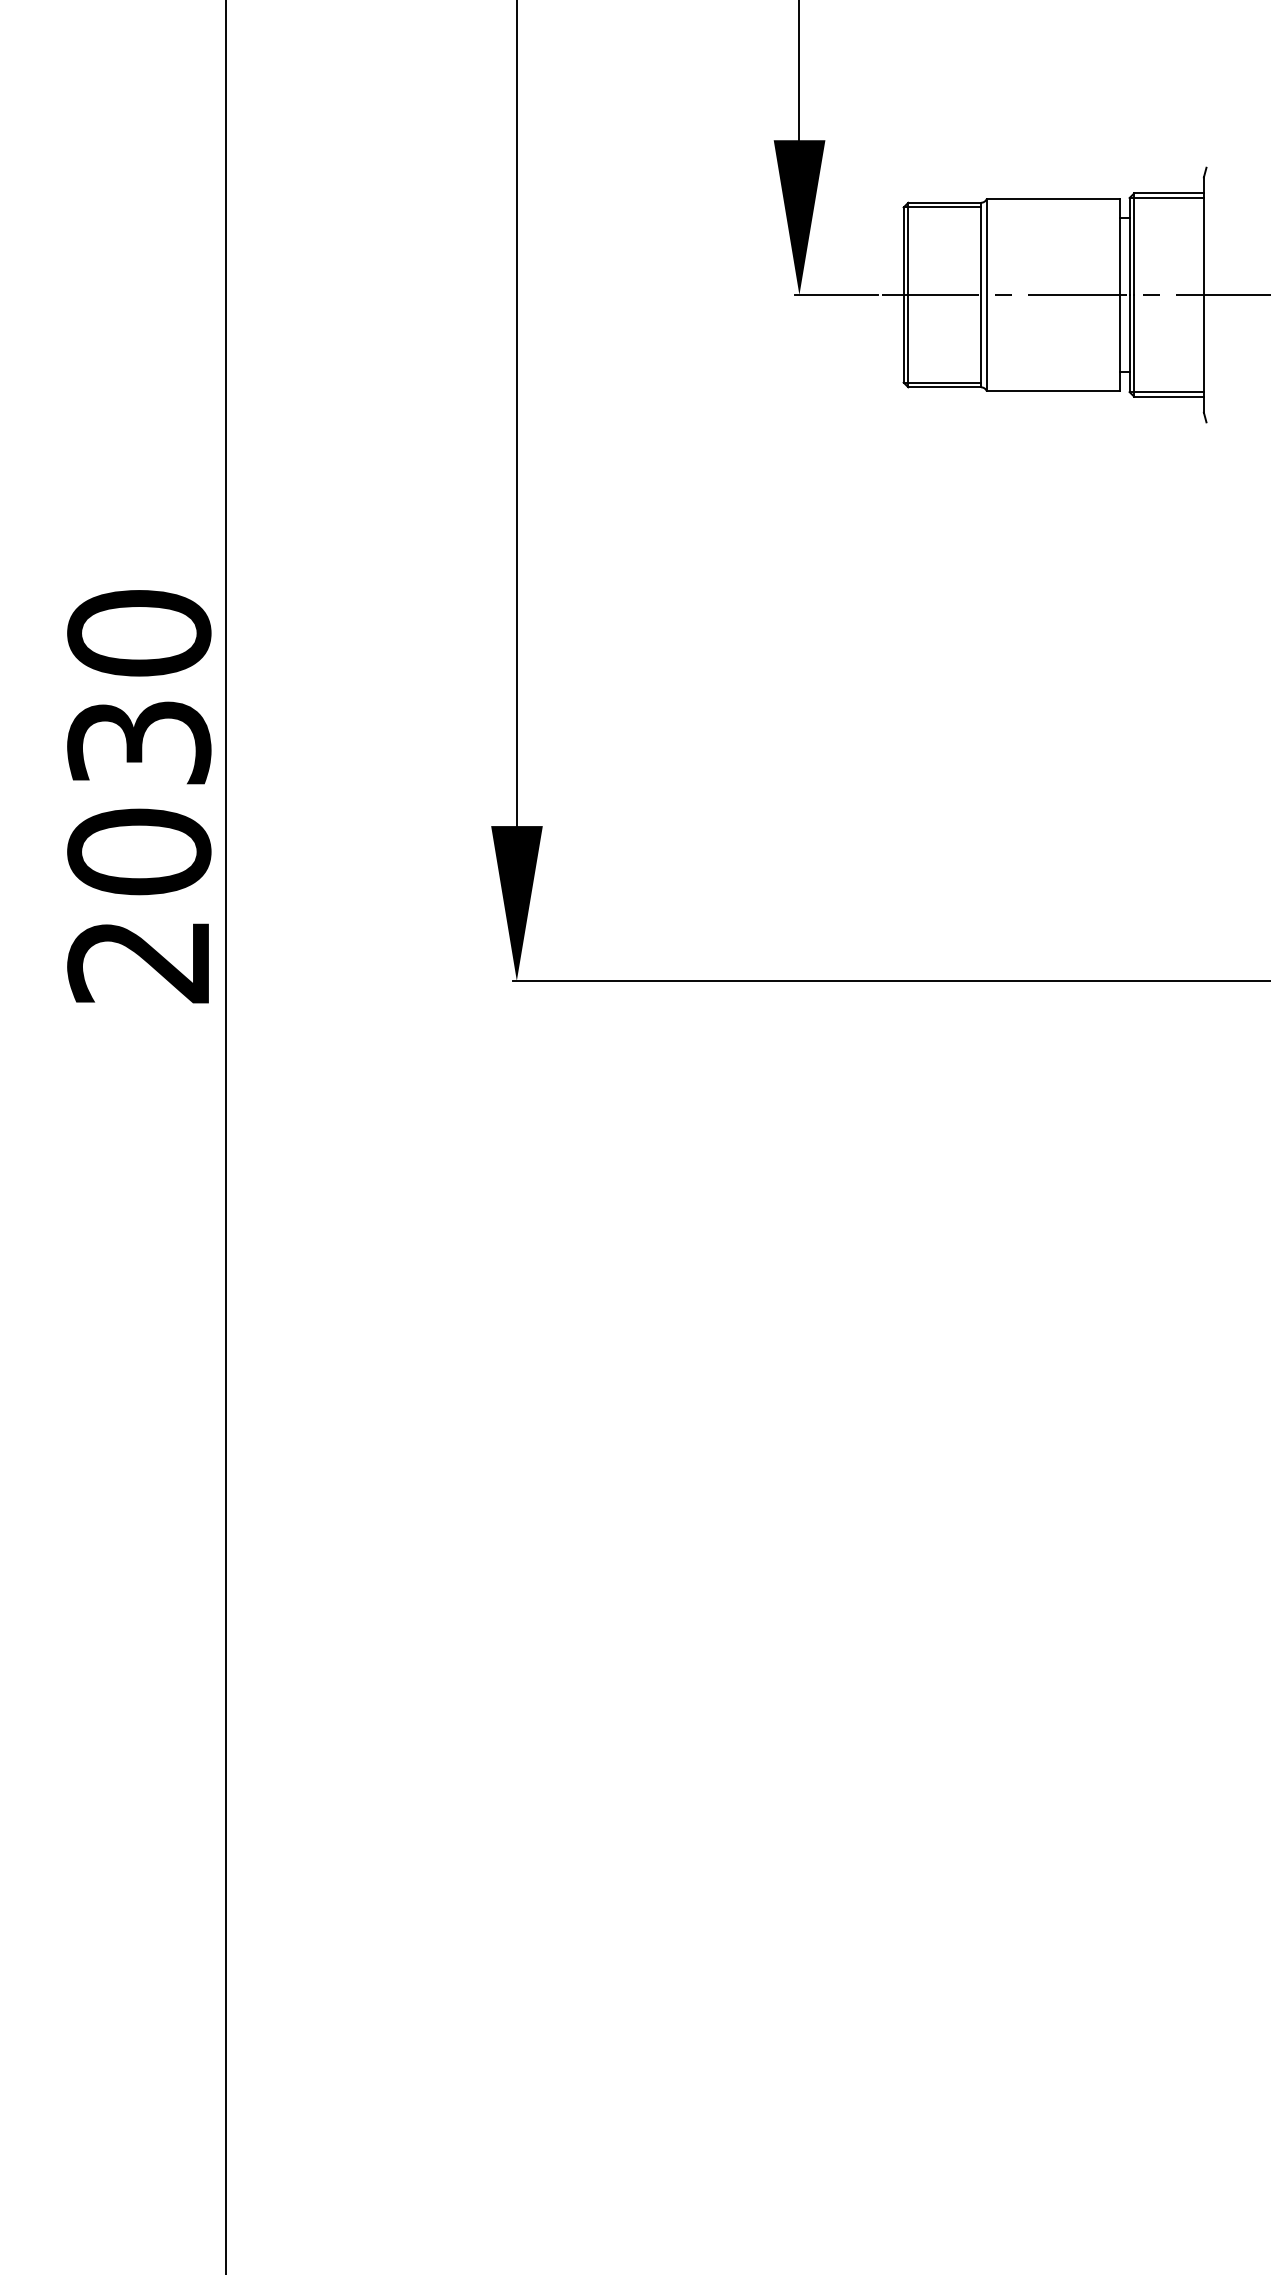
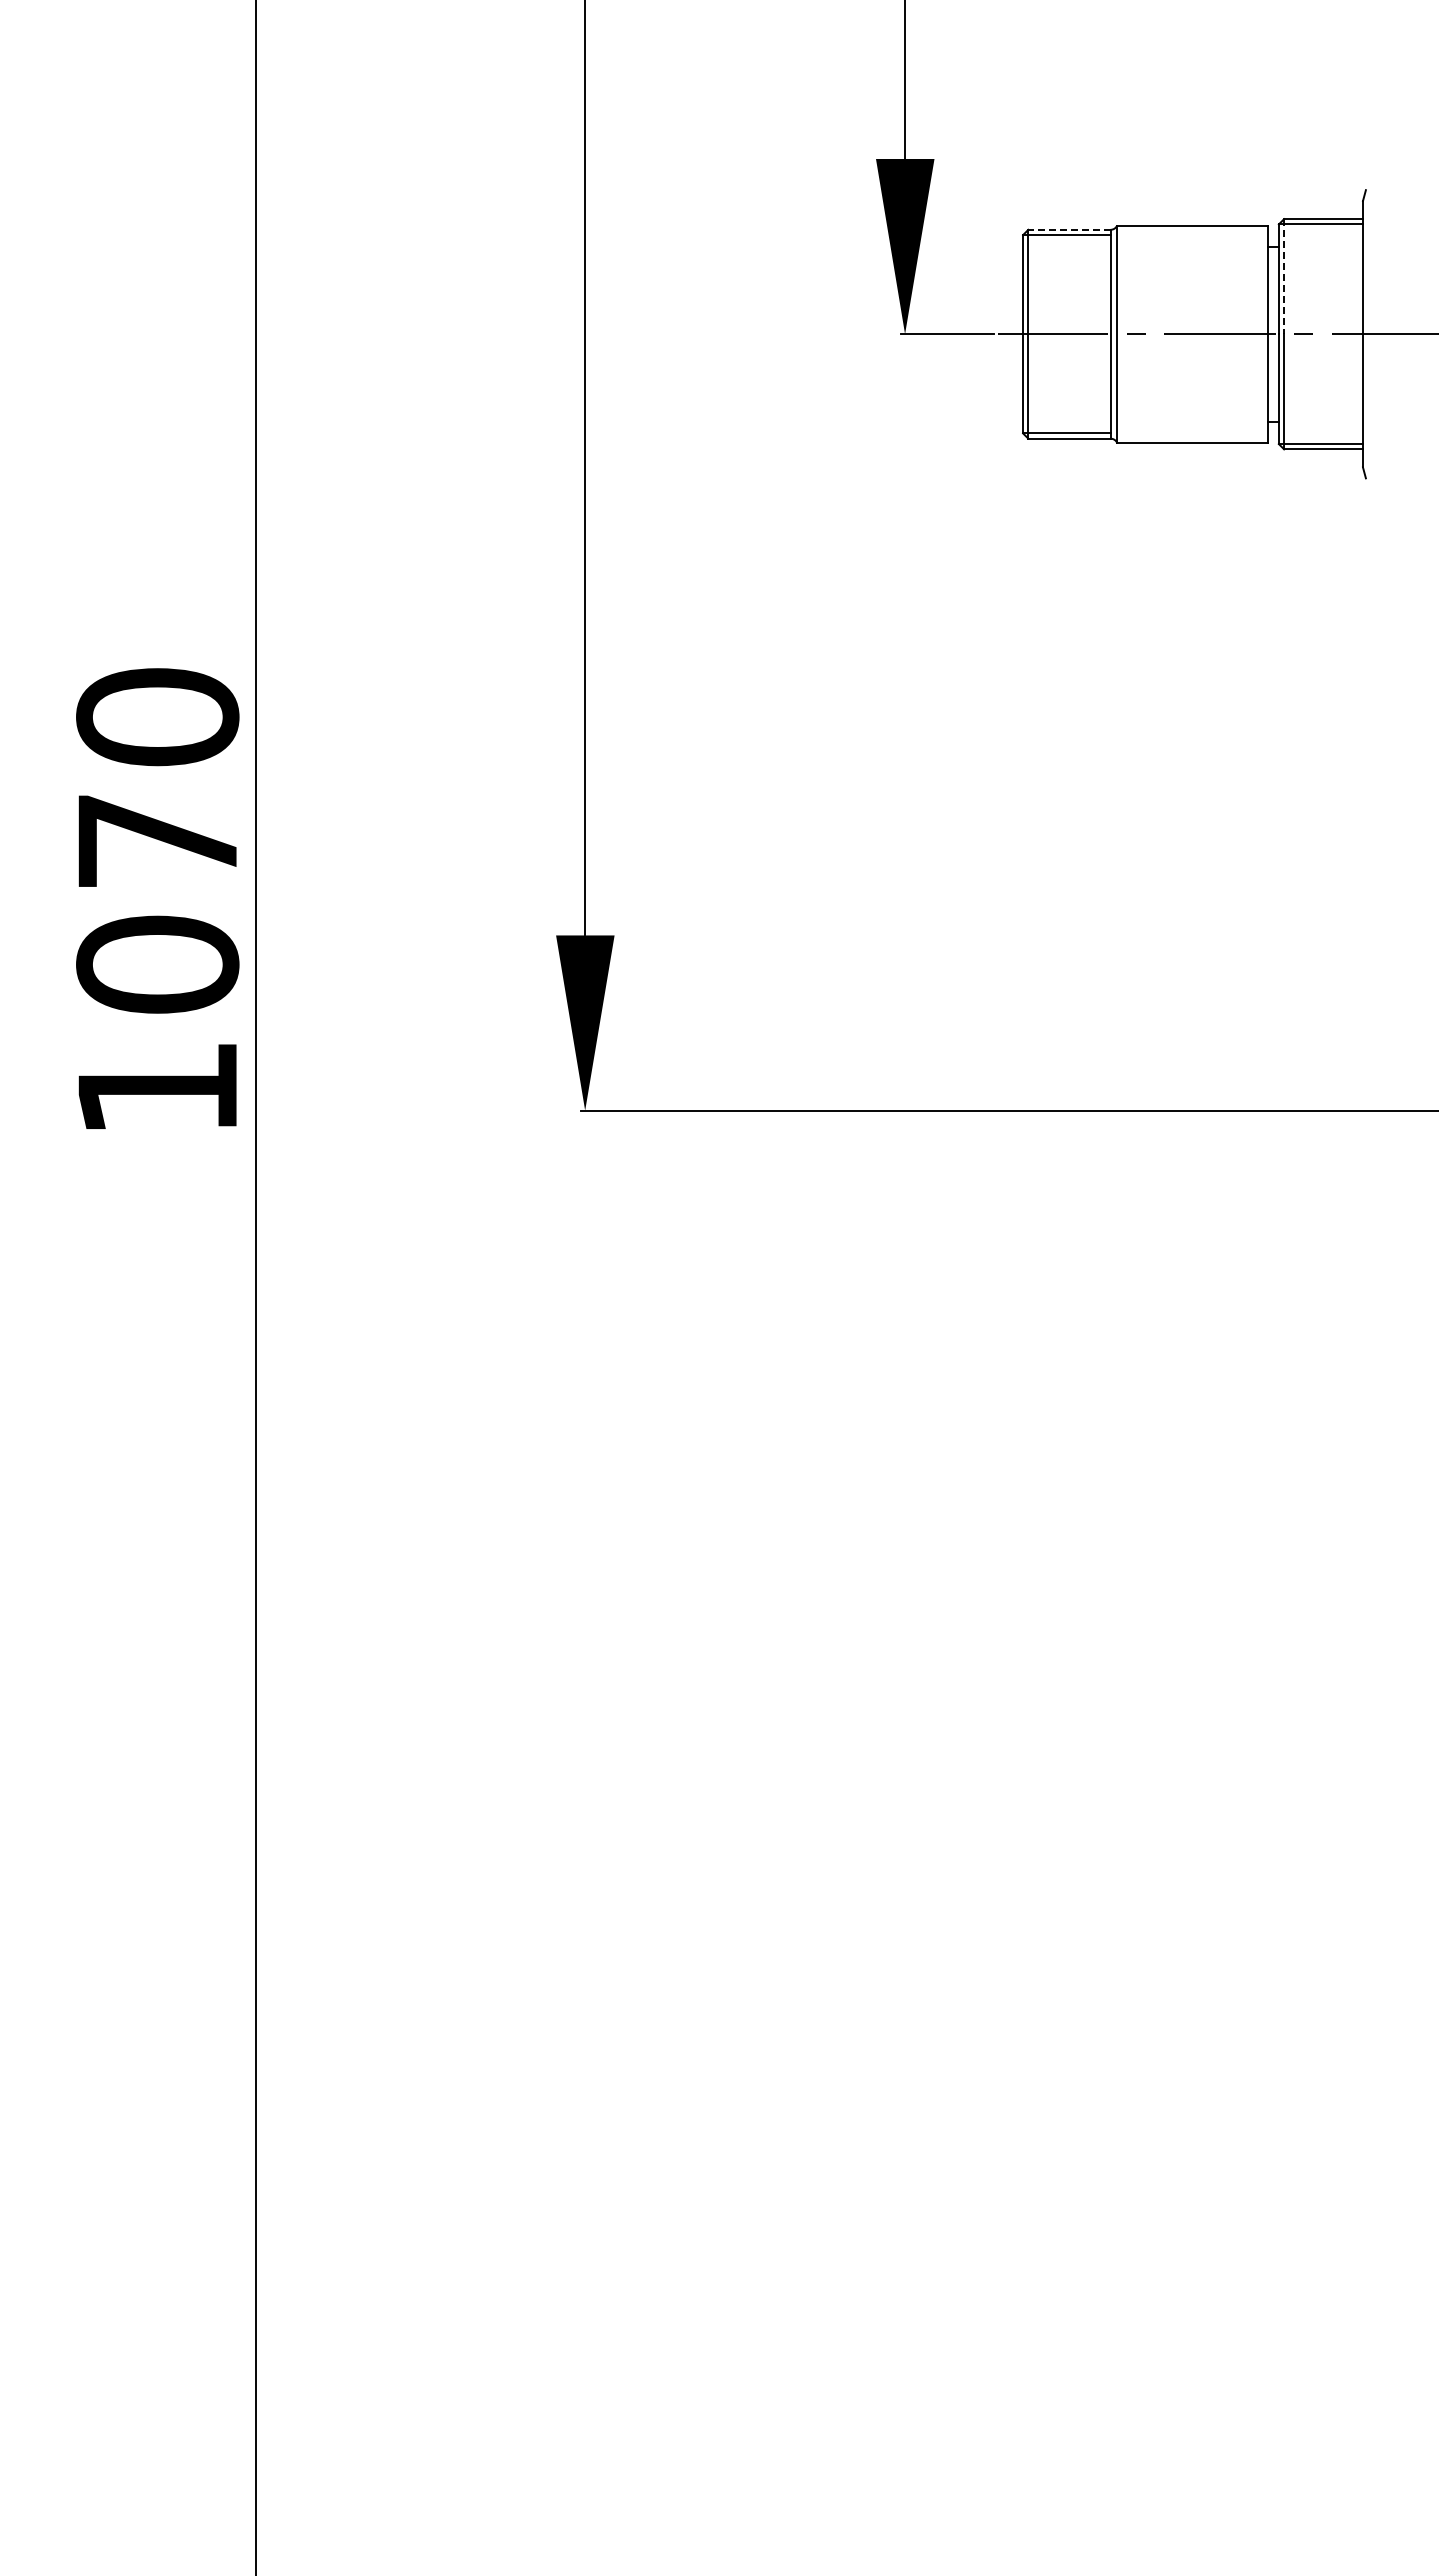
line: (944, 202) -> (1069, 229), solid -> dashed
line: (1134, 244) -> (1284, 276), solid -> dashed
text: (139, 852) -> (157, 965), 2030 -> 1070

